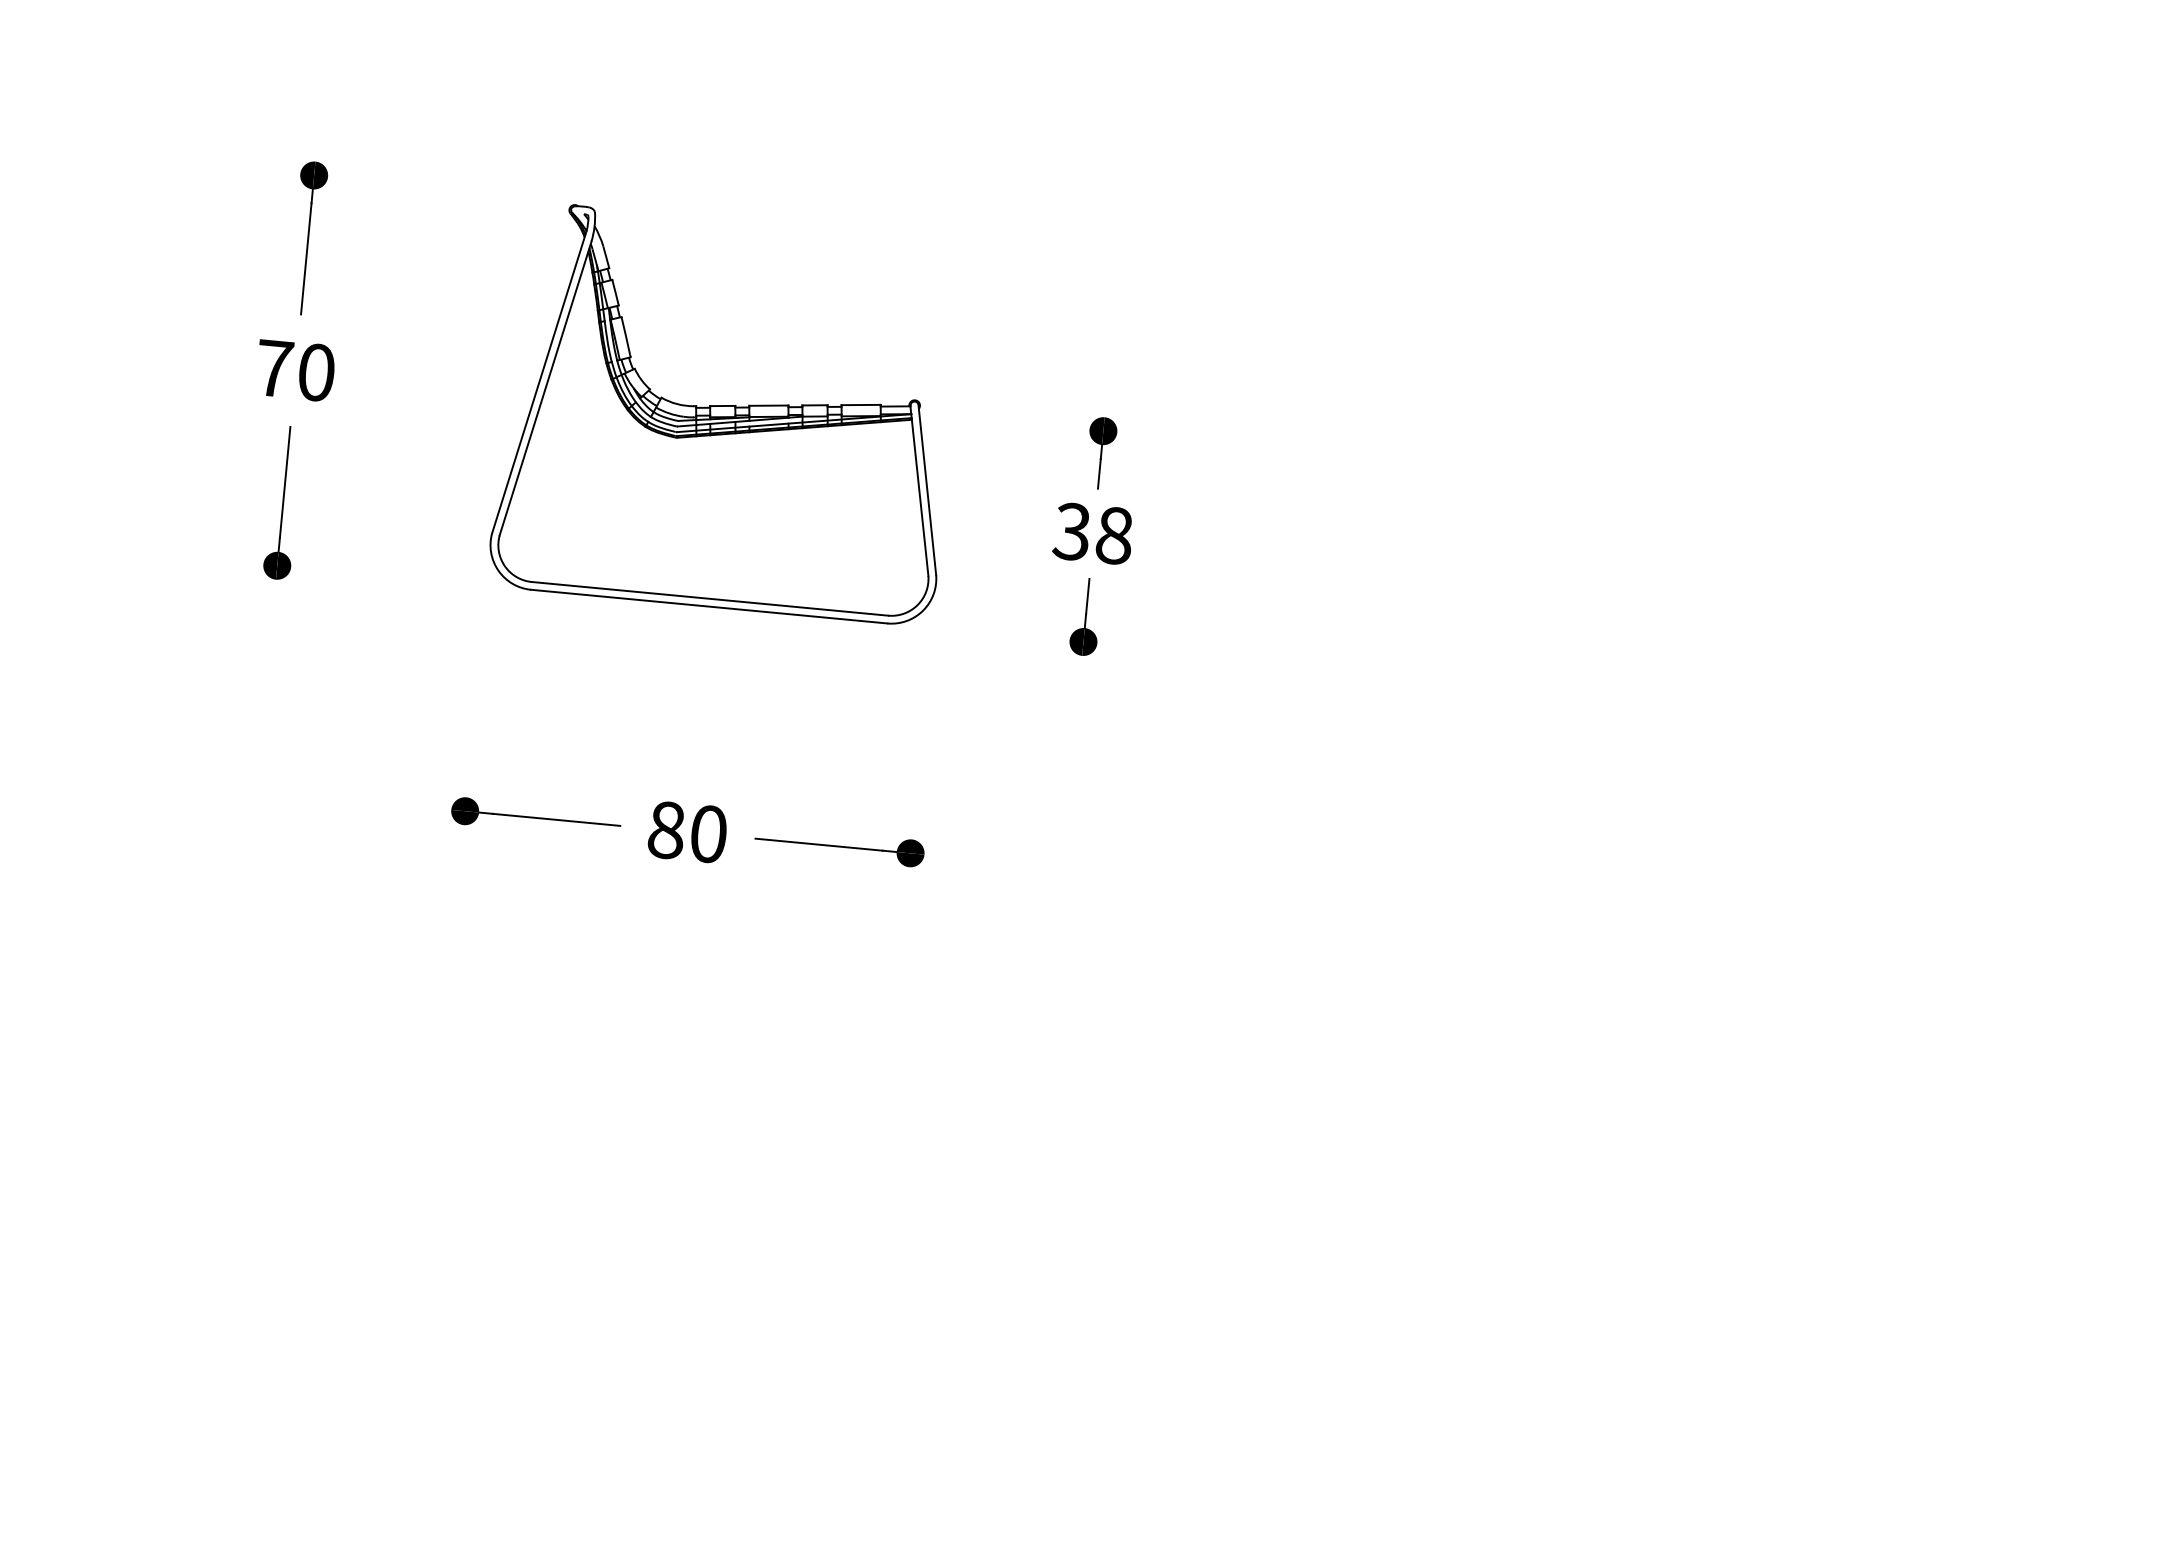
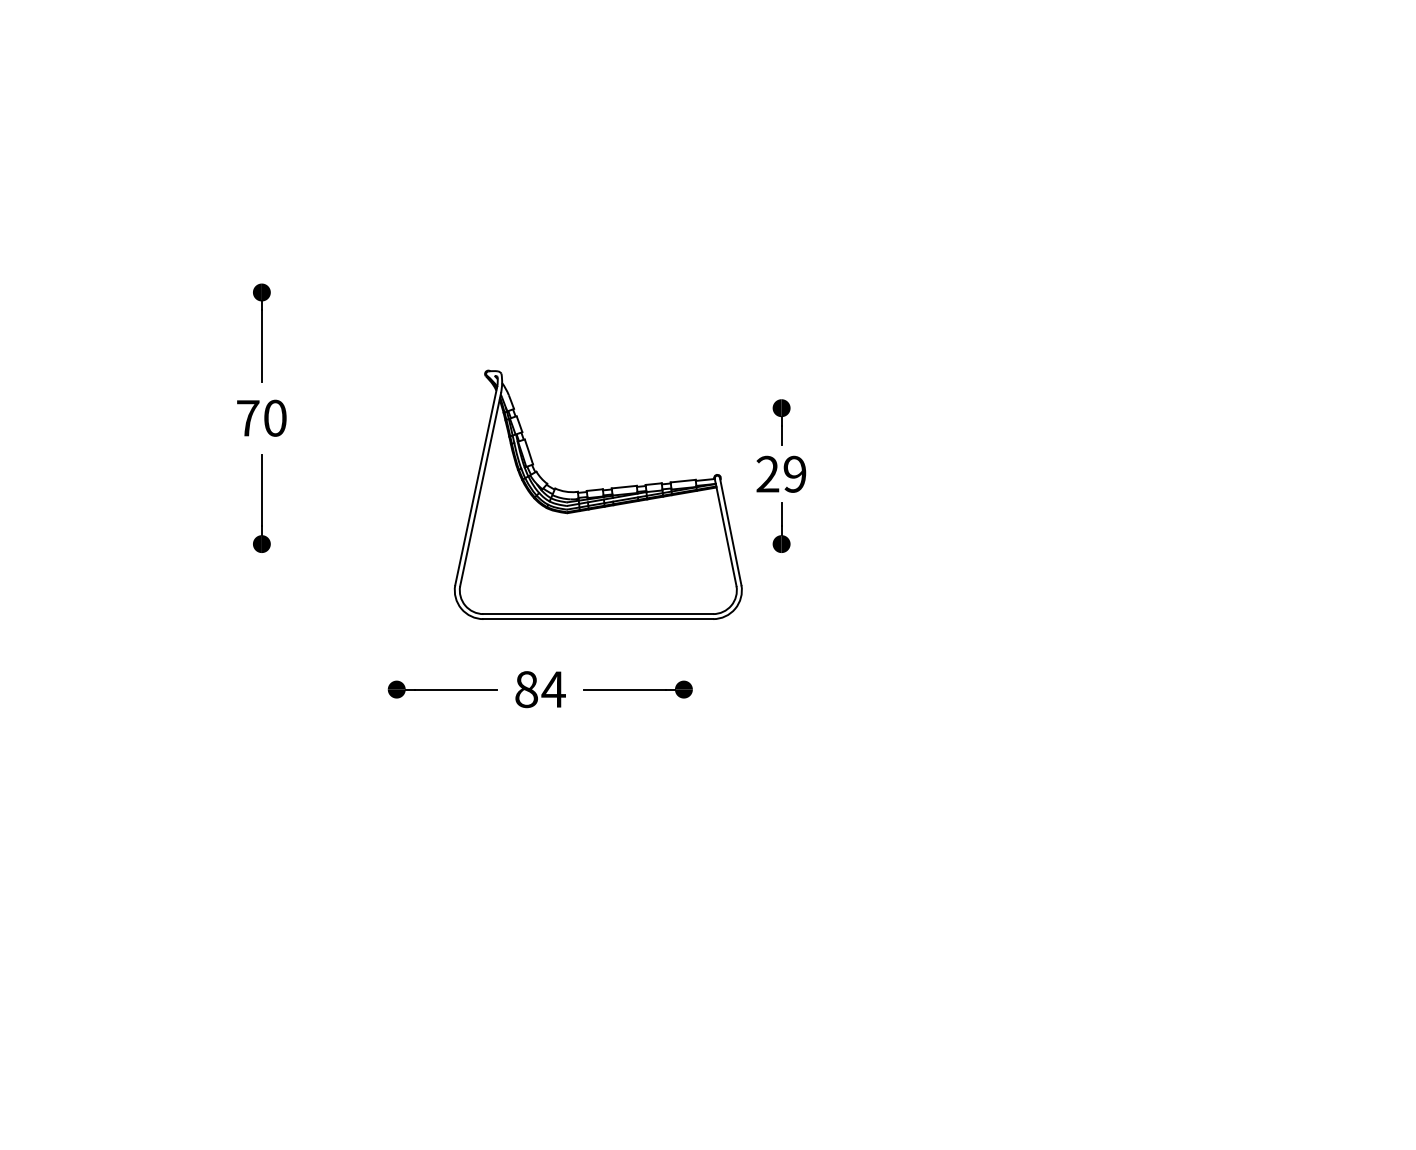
part: (726, 413) -> (597, 494), moved
text: (1093, 532) -> (781, 473), 38 -> 29
text: (708, 834) -> (553, 689), 80 -> 84

